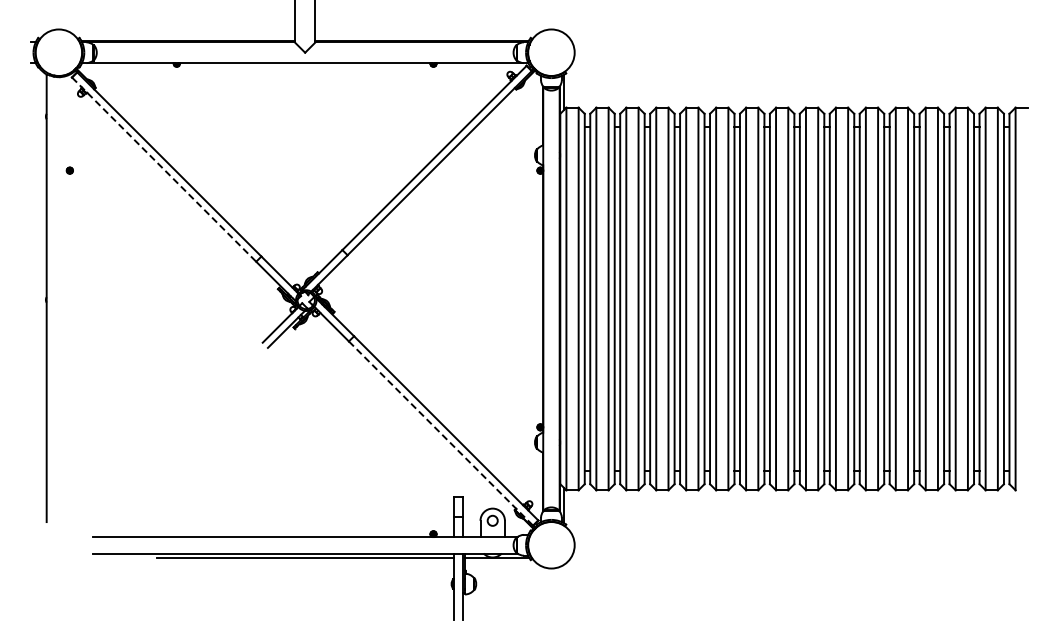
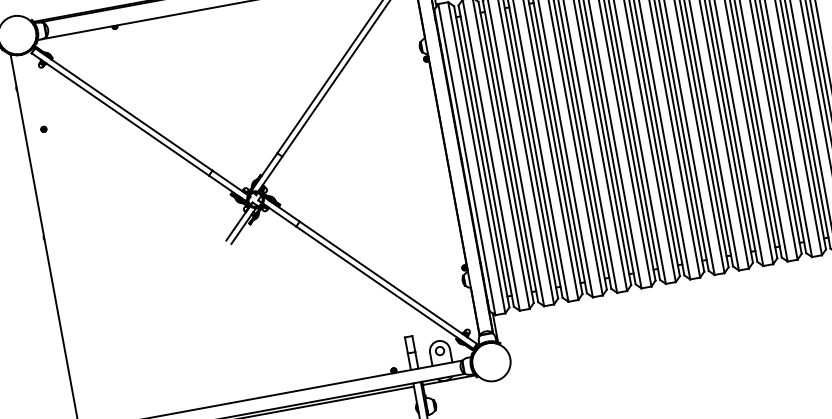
line: (164, 170) -> (120, 115), dashed -> solid
line: (441, 433) -> (385, 287), dashed -> solid

